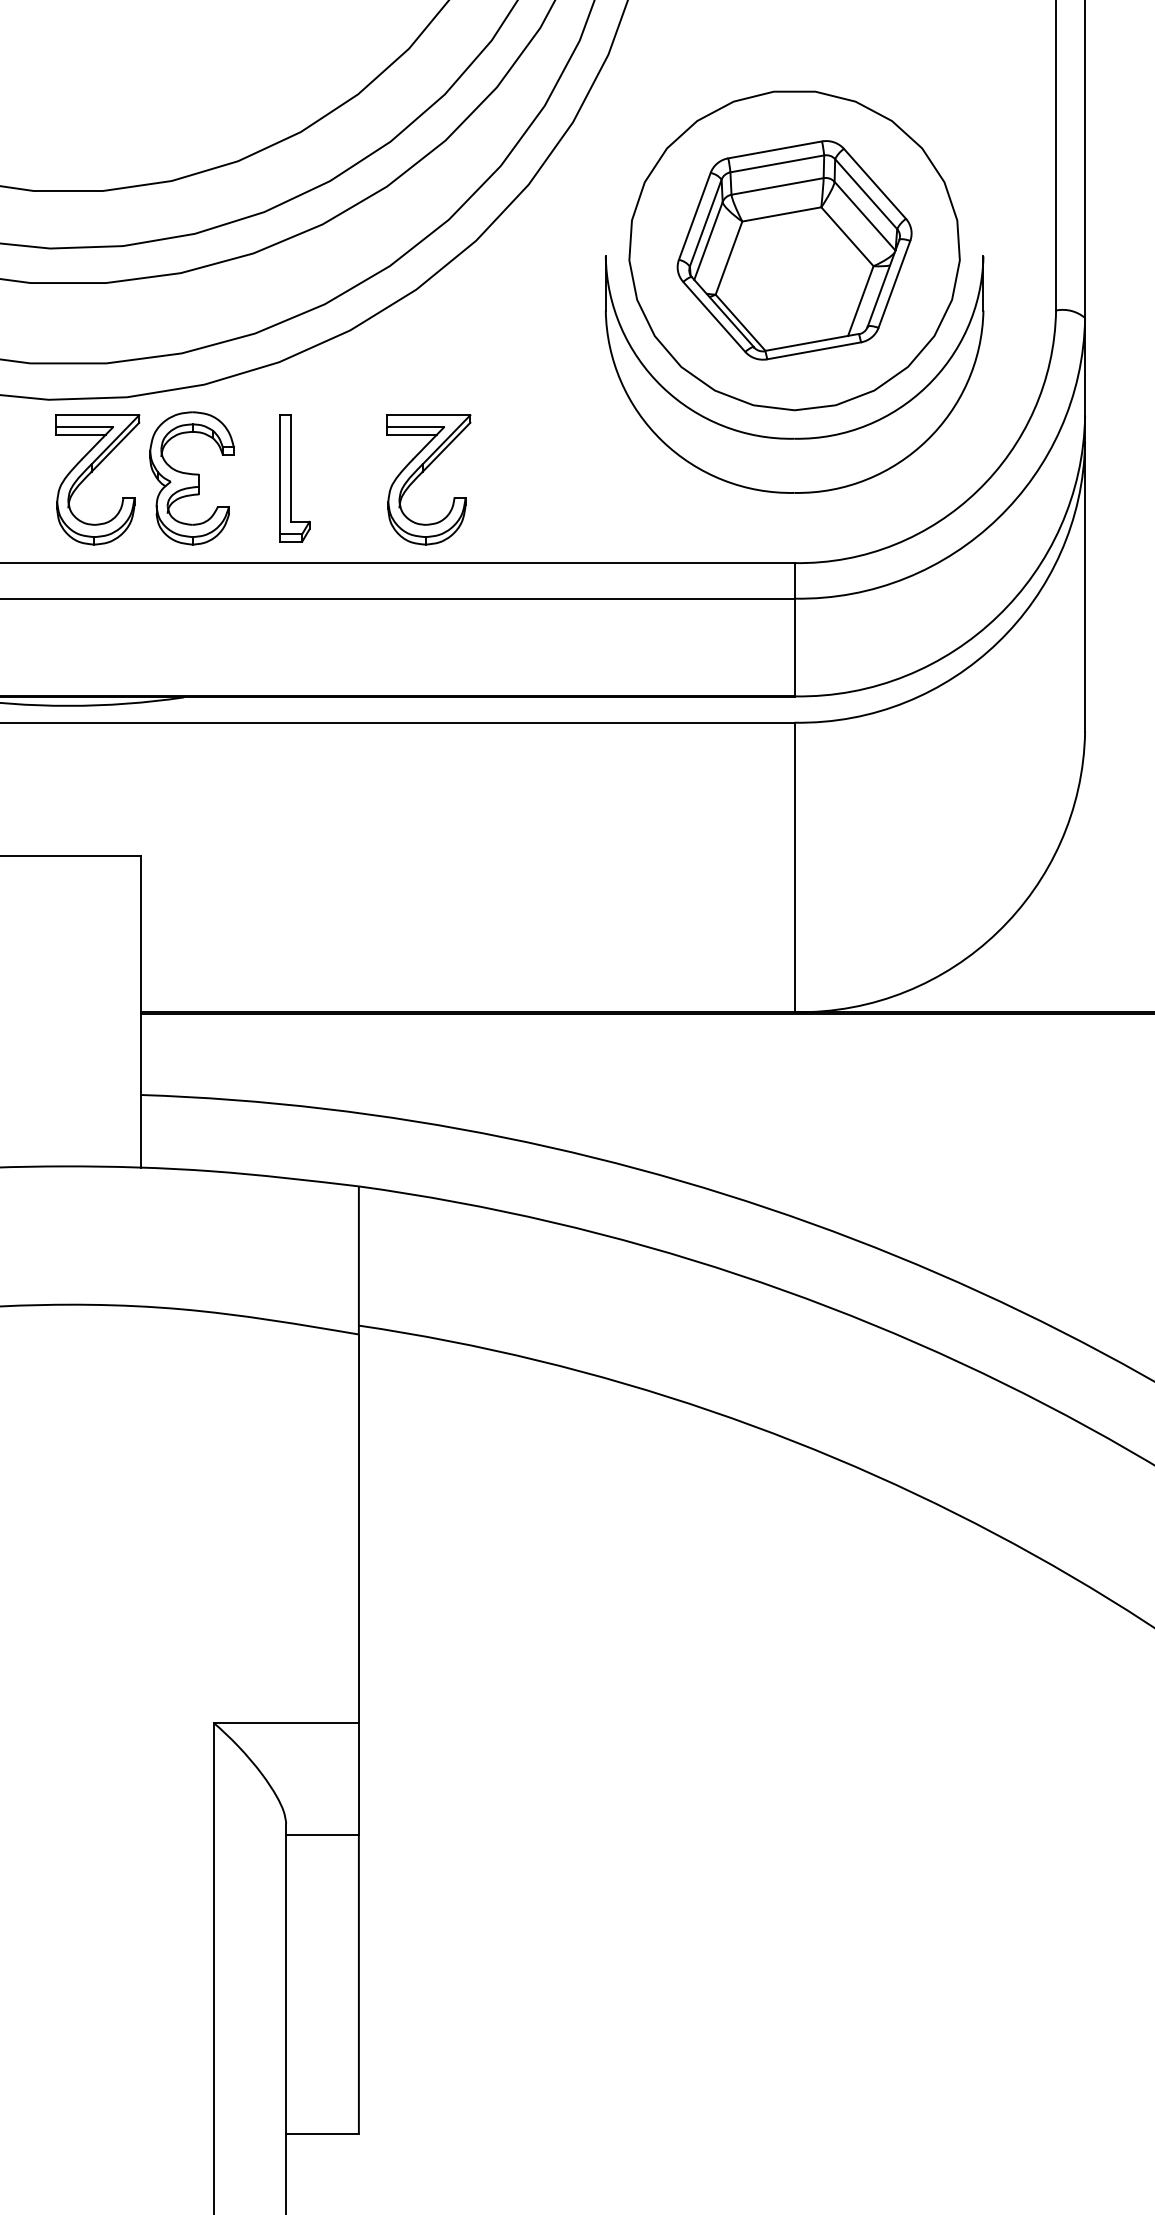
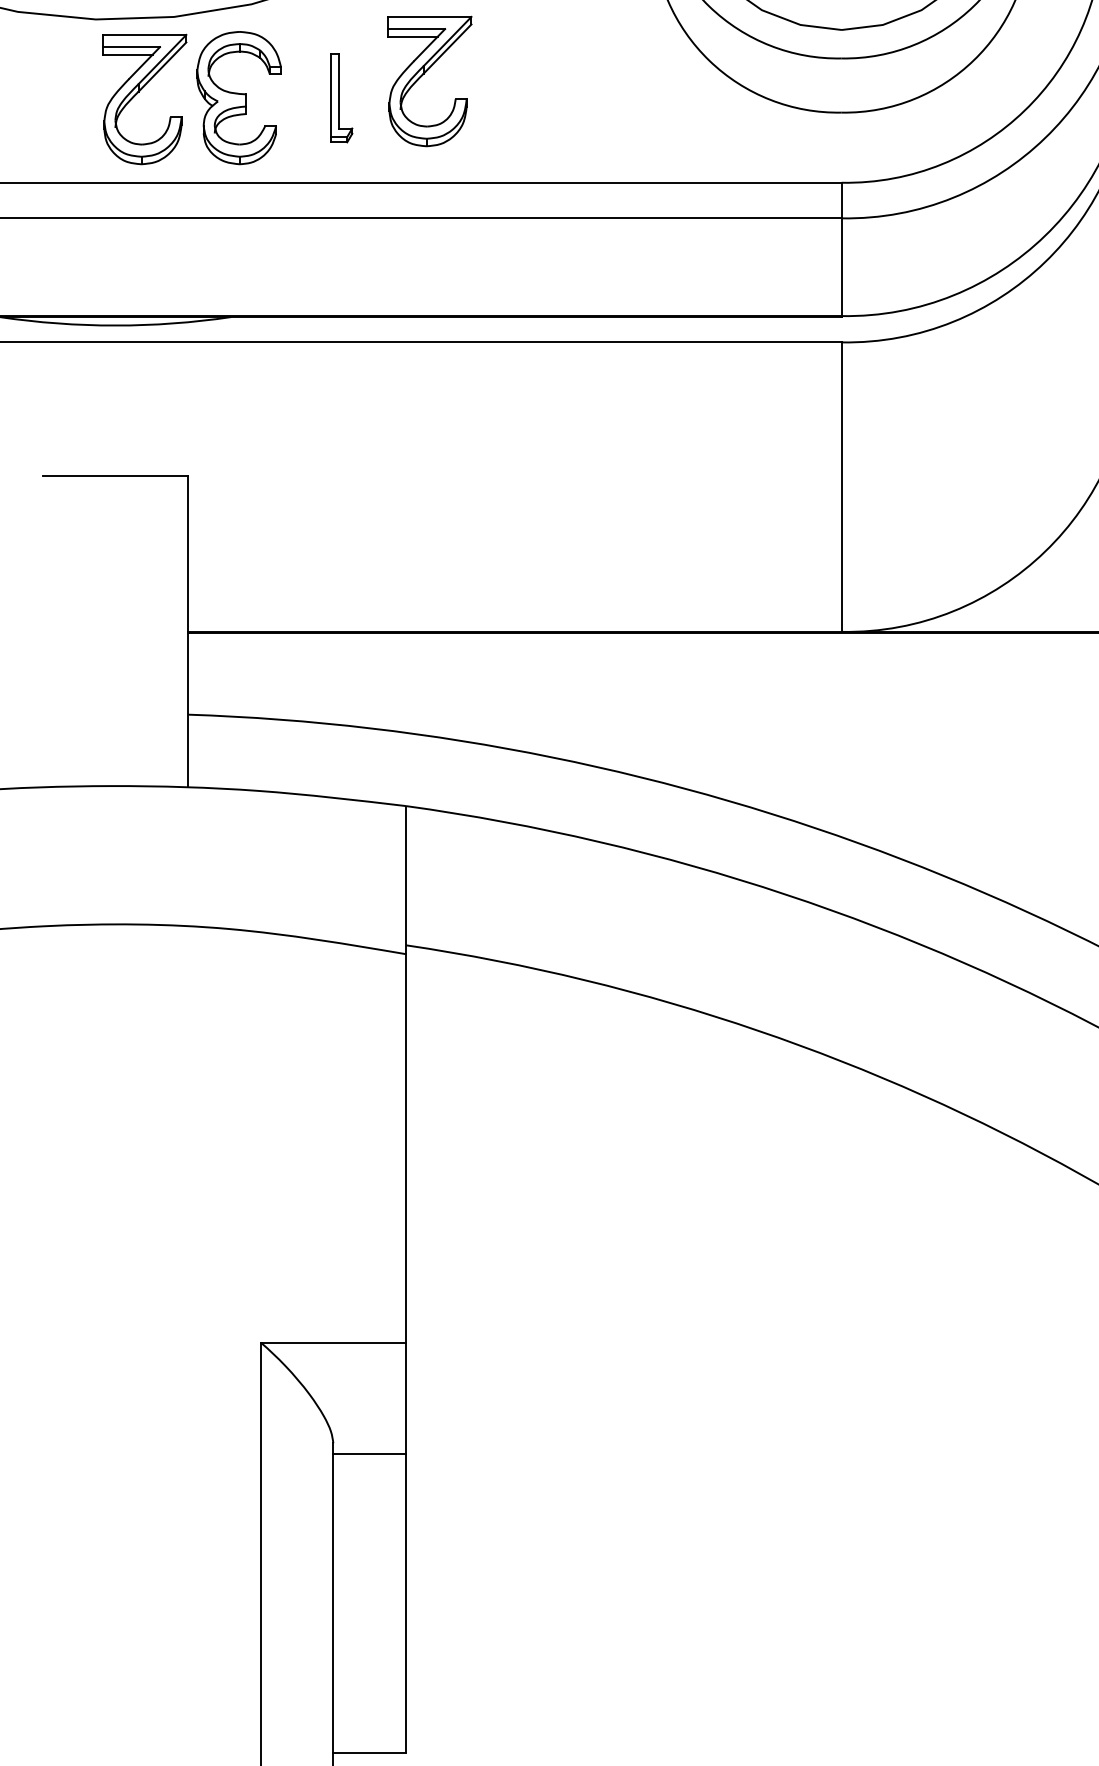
part: (422, 473) -> (423, 75), moved
part: (294, 478) -> (341, 98), size x0.7

